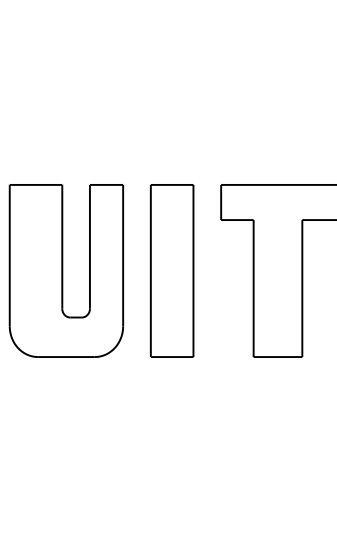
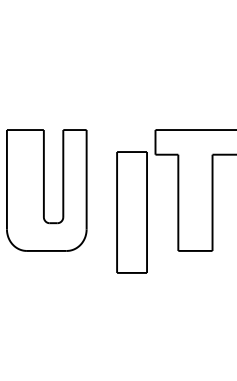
part: (171, 271) -> (131, 212), moved

